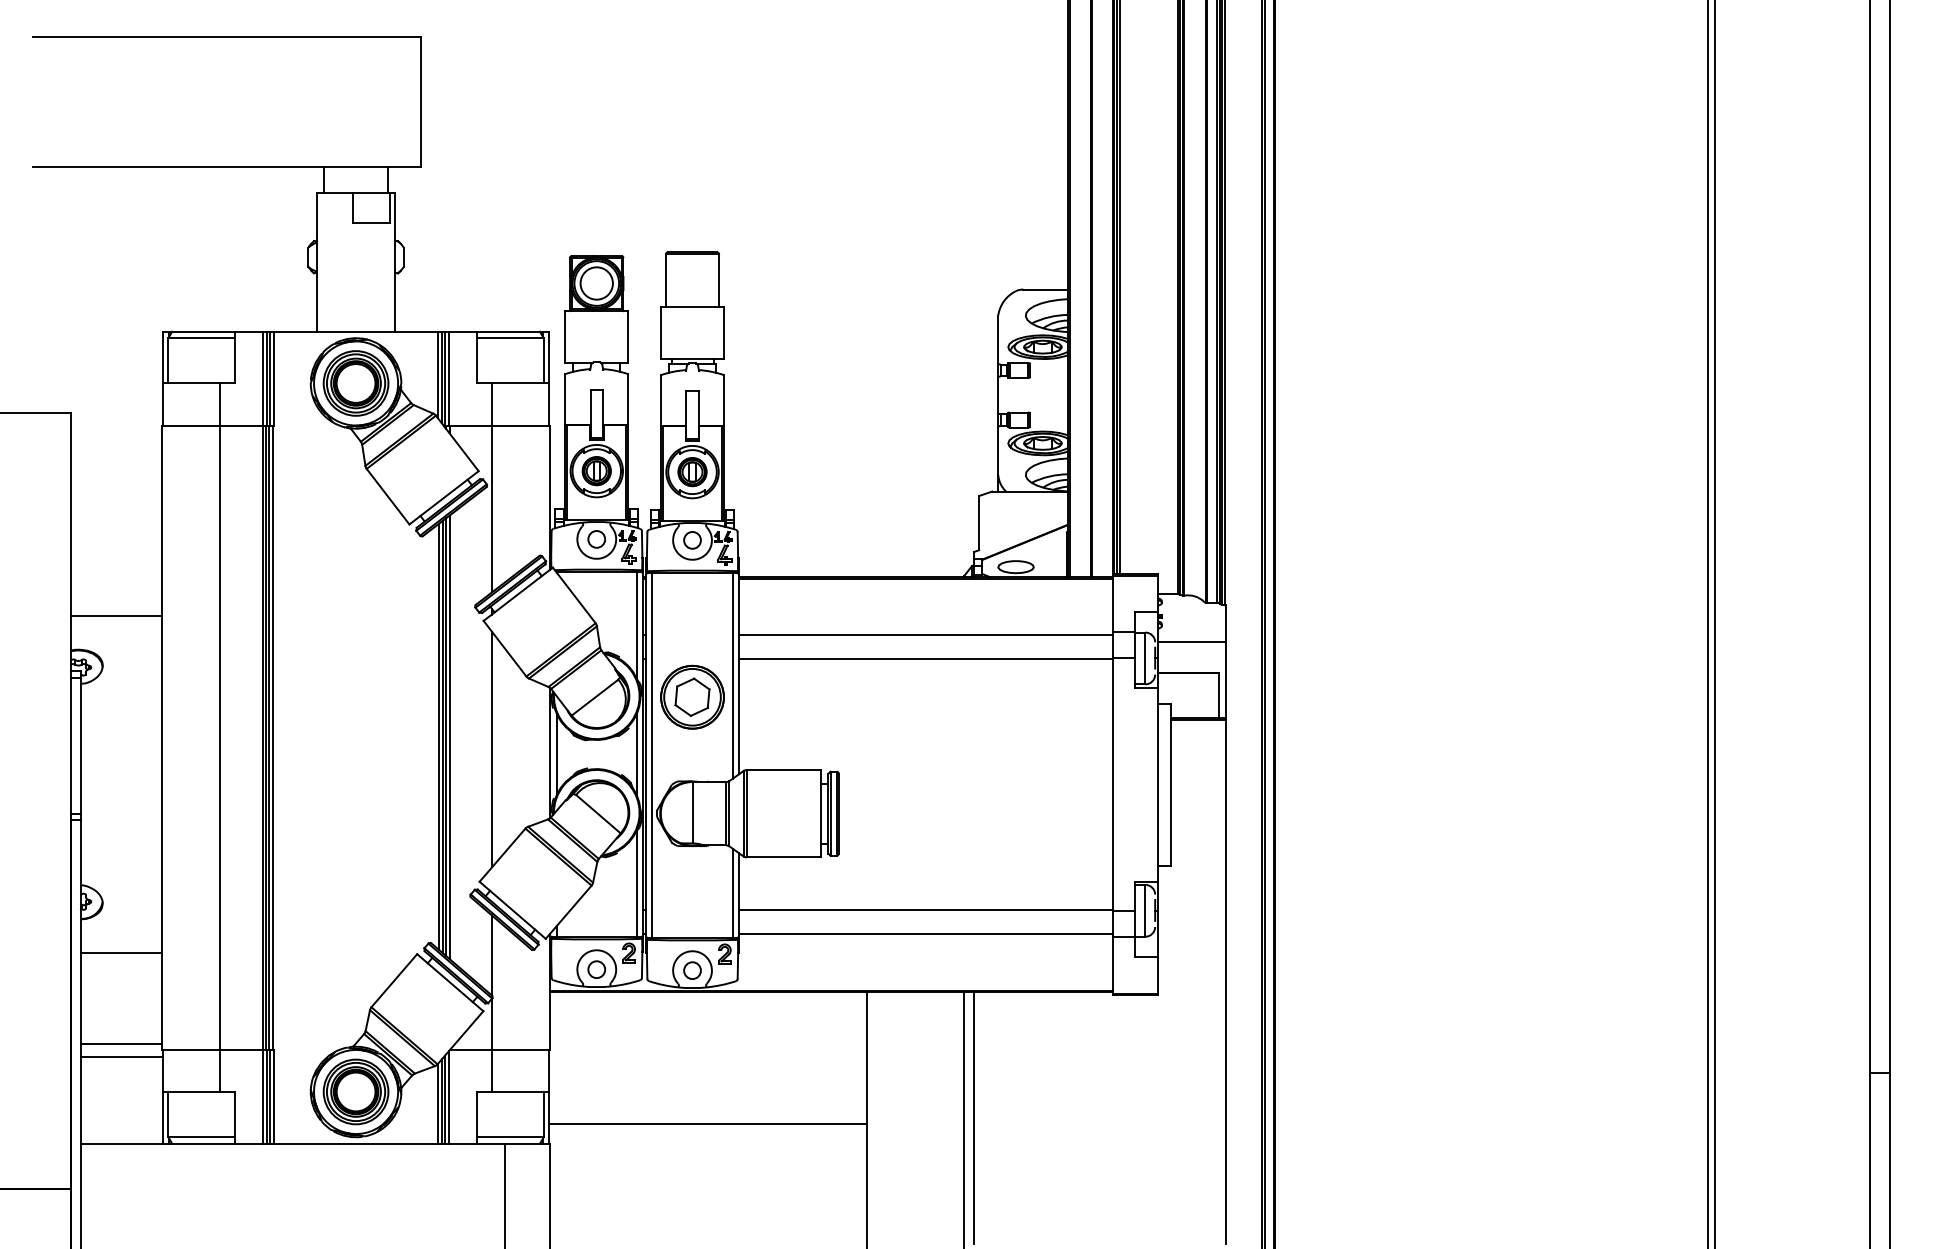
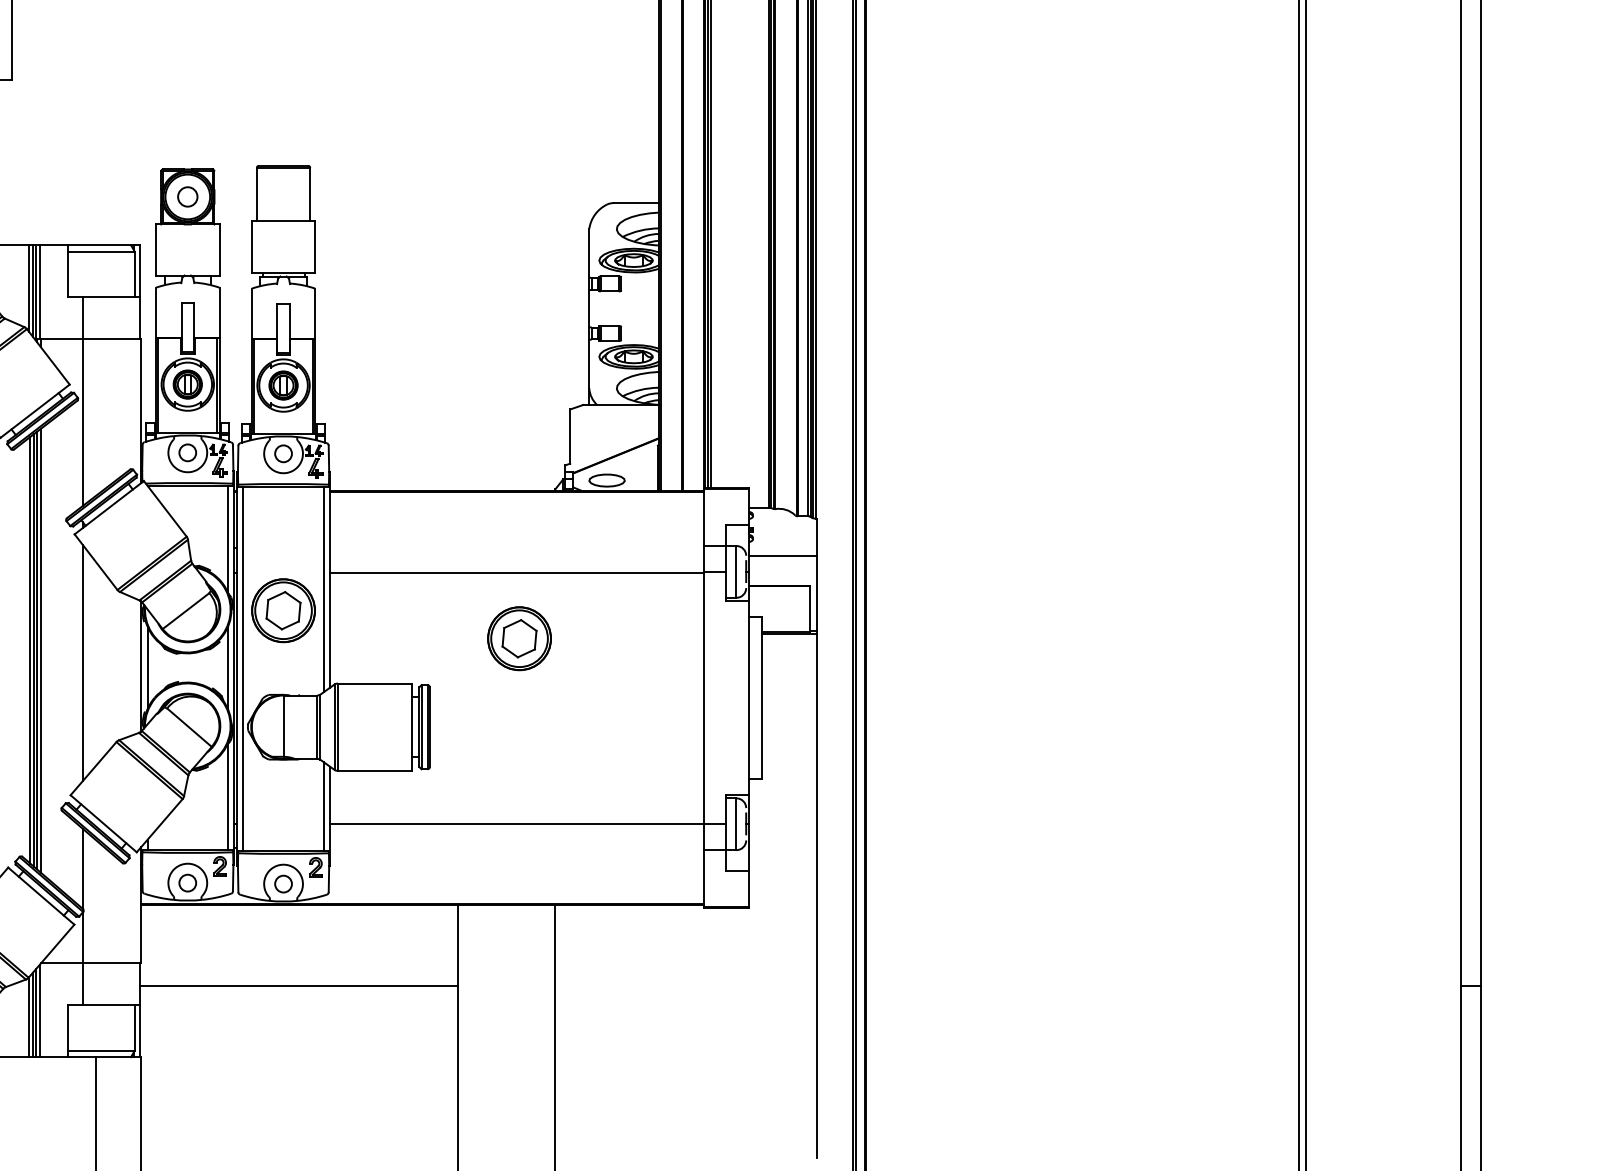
circle: (596, 283) -> (187, 196), size x0.6
line: (926, 634) -> (517, 547), removed
part: (928, 724) -> (519, 637), added
line: (926, 934) -> (517, 847), removed
line: (974, 1118) -> (565, 1031), removed
line: (707, 1123) -> (298, 985), moved

